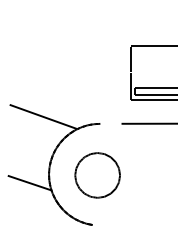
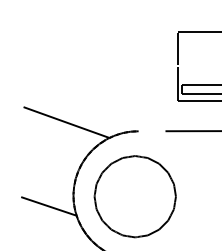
part: (97, 175) -> (134, 196), size x1.43

